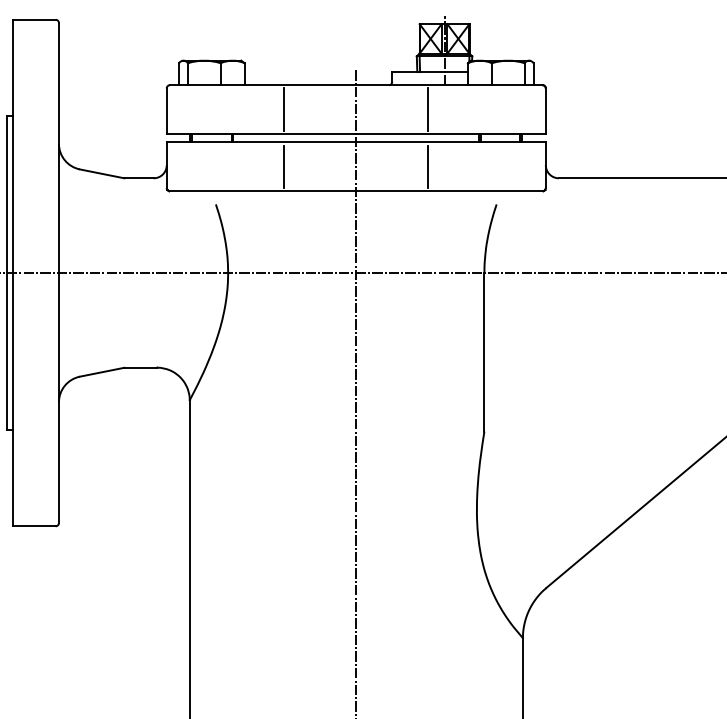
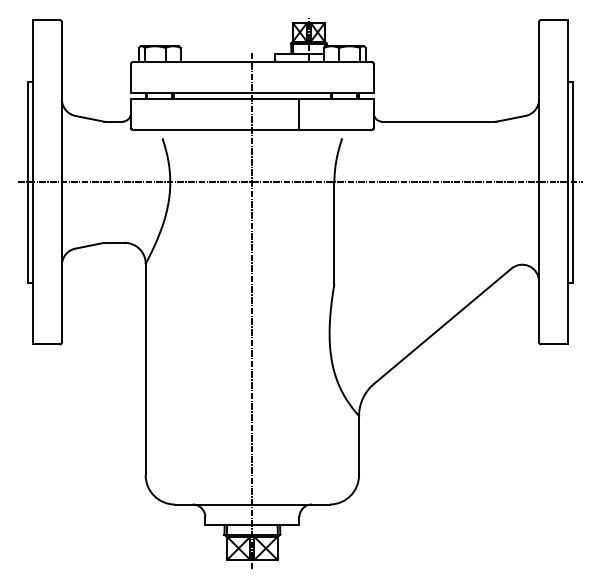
line: (284, 109) -> (206, 77), removed
line: (428, 109) -> (298, 77), removed
line: (284, 165) -> (206, 113), removed

